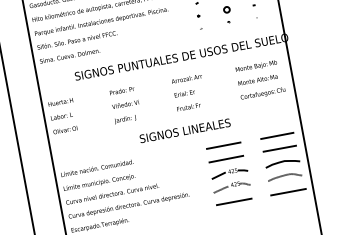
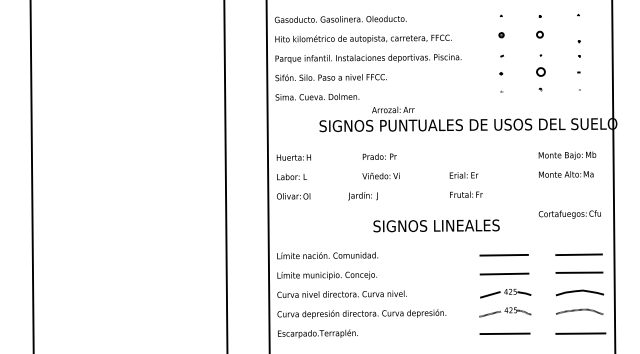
text: (186, 78) -> (393, 109), moved
text: (262, 93) -> (569, 214), moved
text: (124, 119) -> (362, 196), moved
text: (185, 130) -> (436, 225), moved

